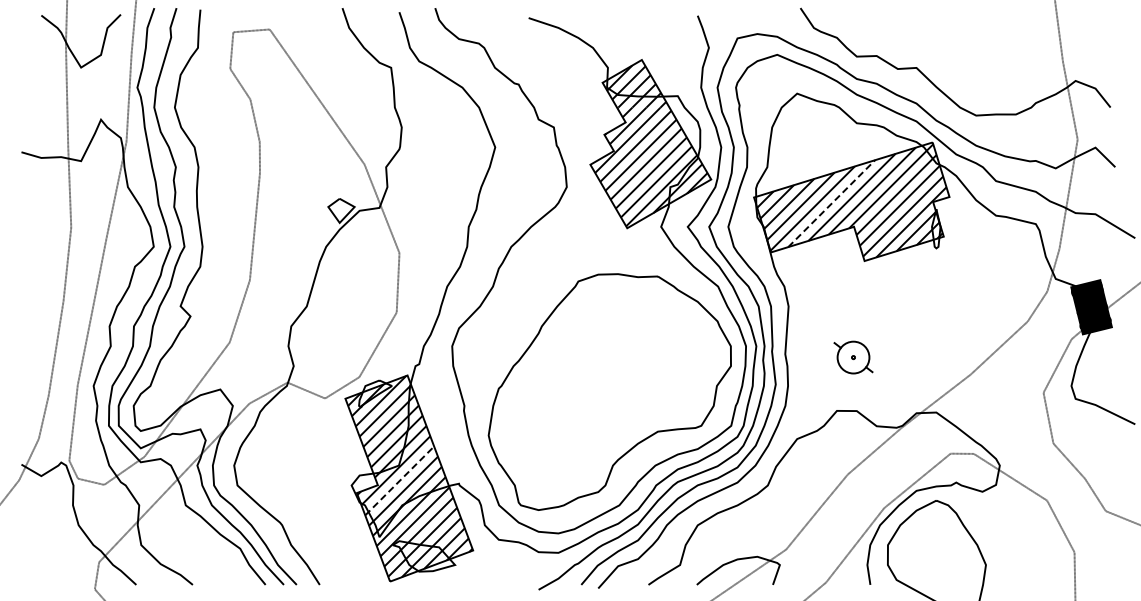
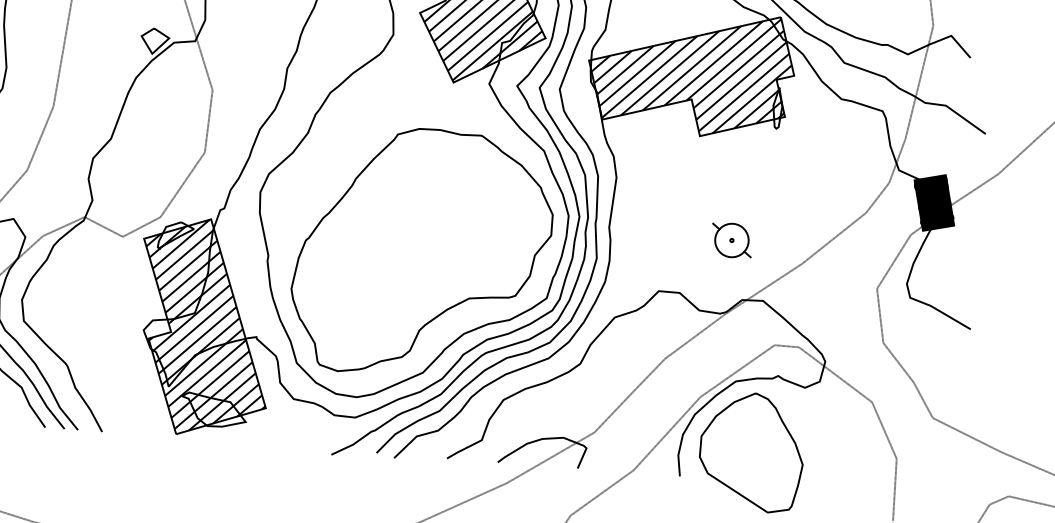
line: (832, 203) -> (670, 73), dashed -> solid
part: (853, 357) -> (731, 240), moved
line: (399, 480) -> (194, 328), dashed -> solid

